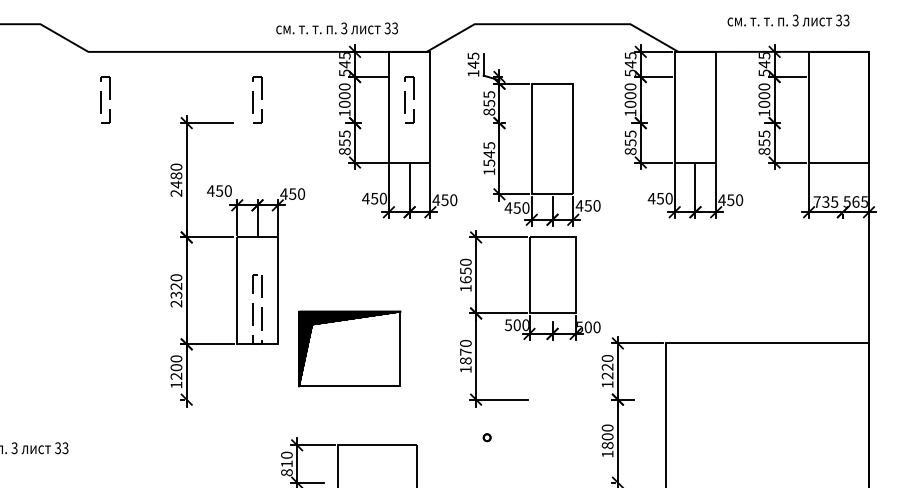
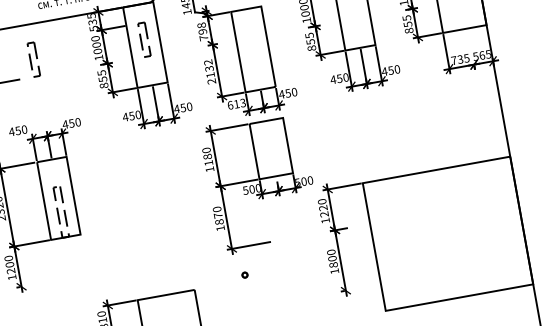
text: (344, 64) -> (92, 22), 545 -> 535
text: (489, 103) -> (202, 31), 855 -> 798
text: (489, 158) -> (210, 71), 1545 -> 2132
text: (516, 207) -> (236, 103), 450 -> 613
text: (465, 275) -> (208, 160), 1650 -> 1180
part: (349, 348) -> (133, 228), removed

